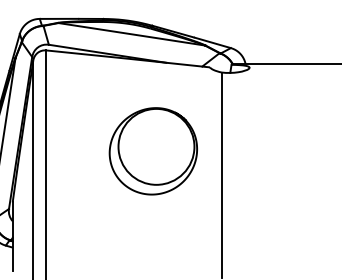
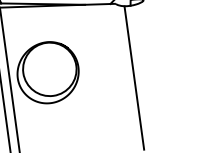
part: (152, 151) -> (47, 72), moved

